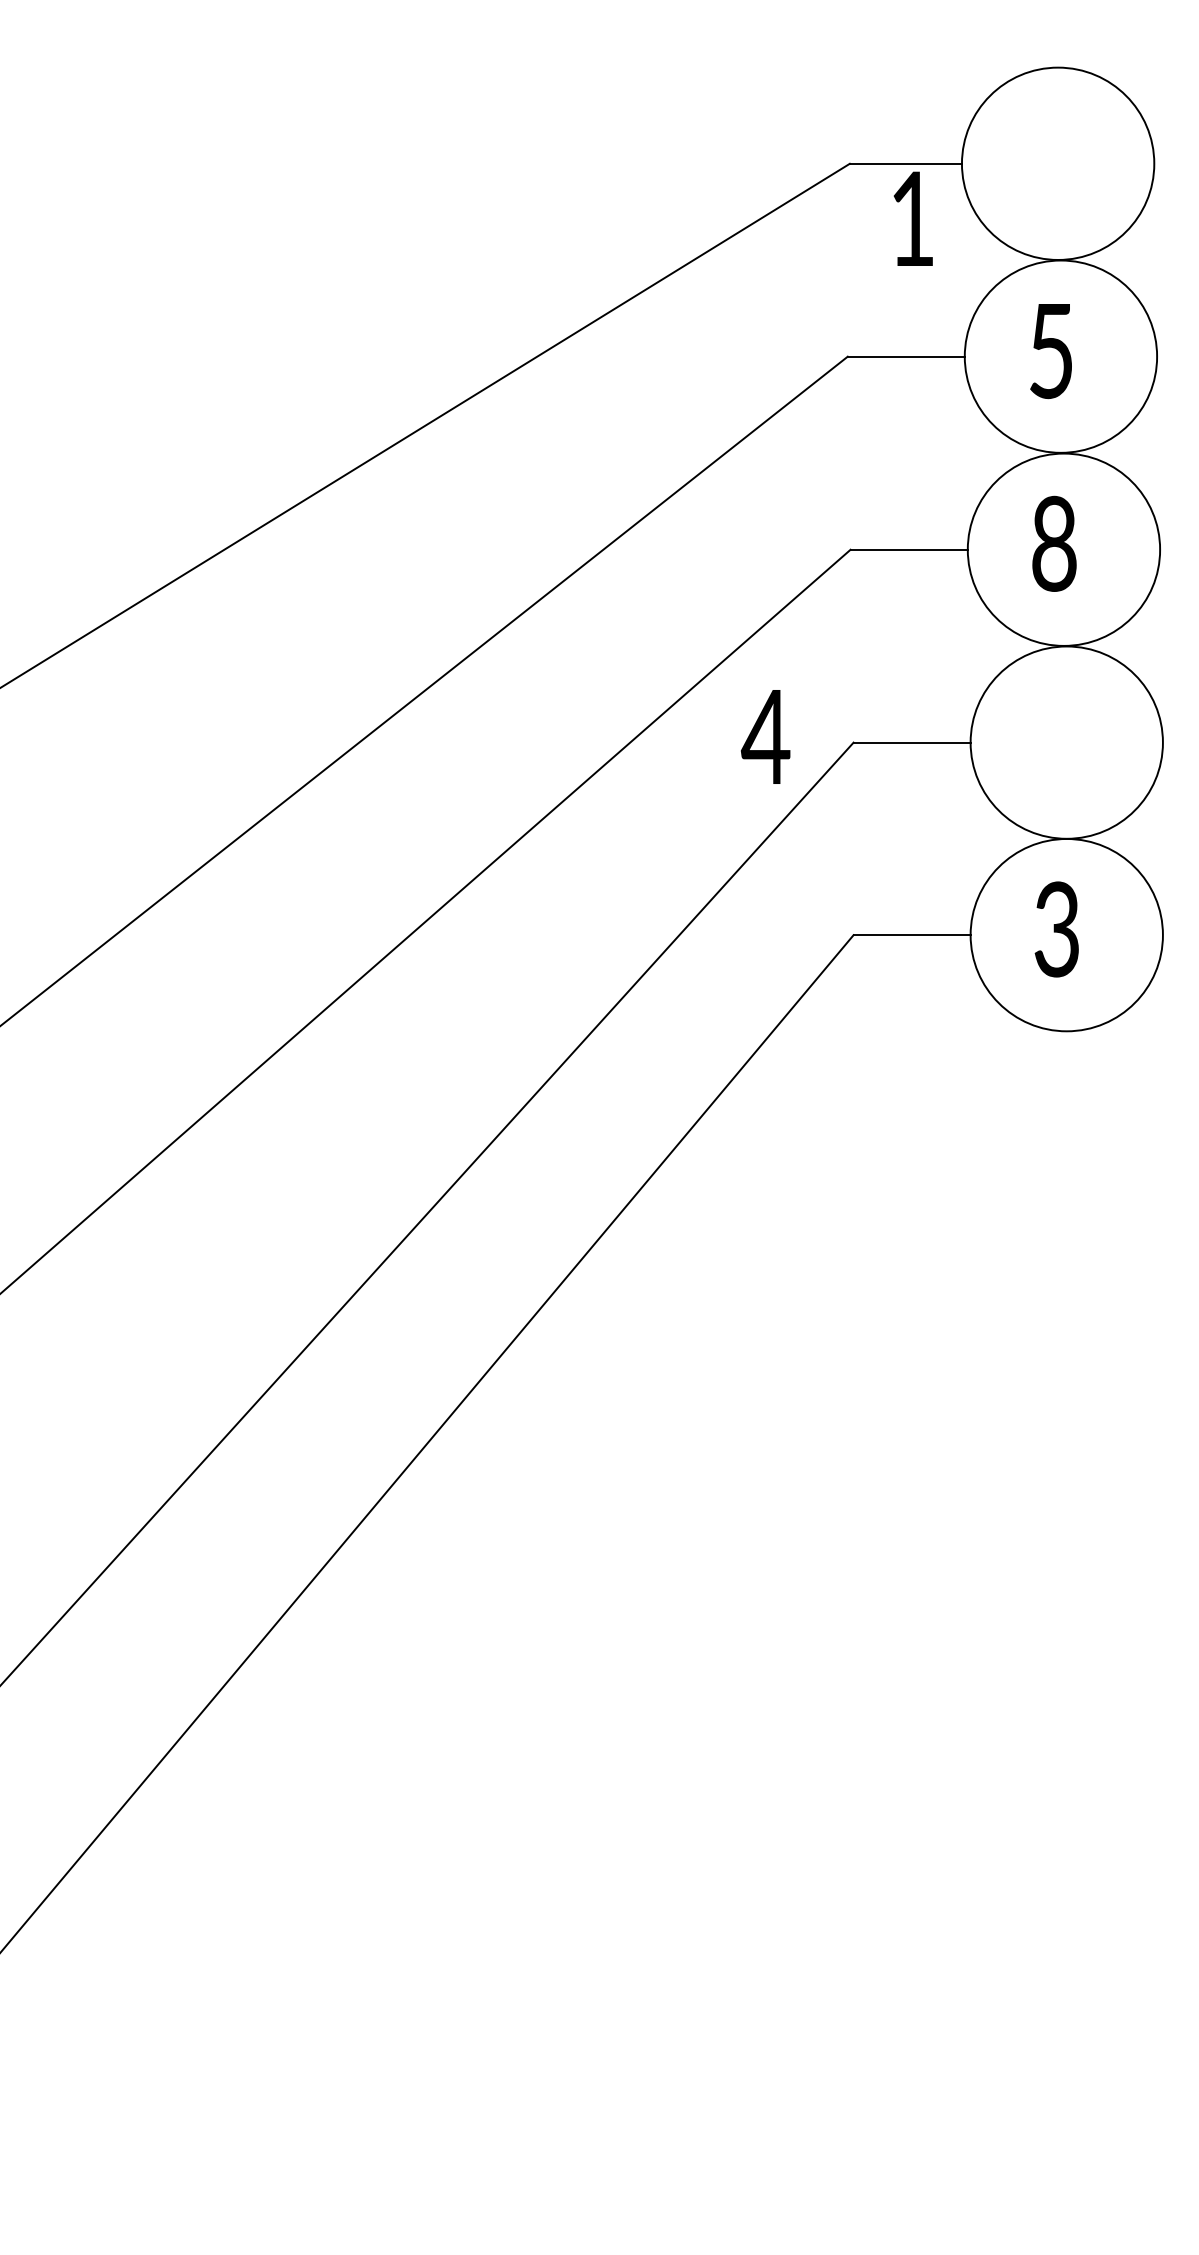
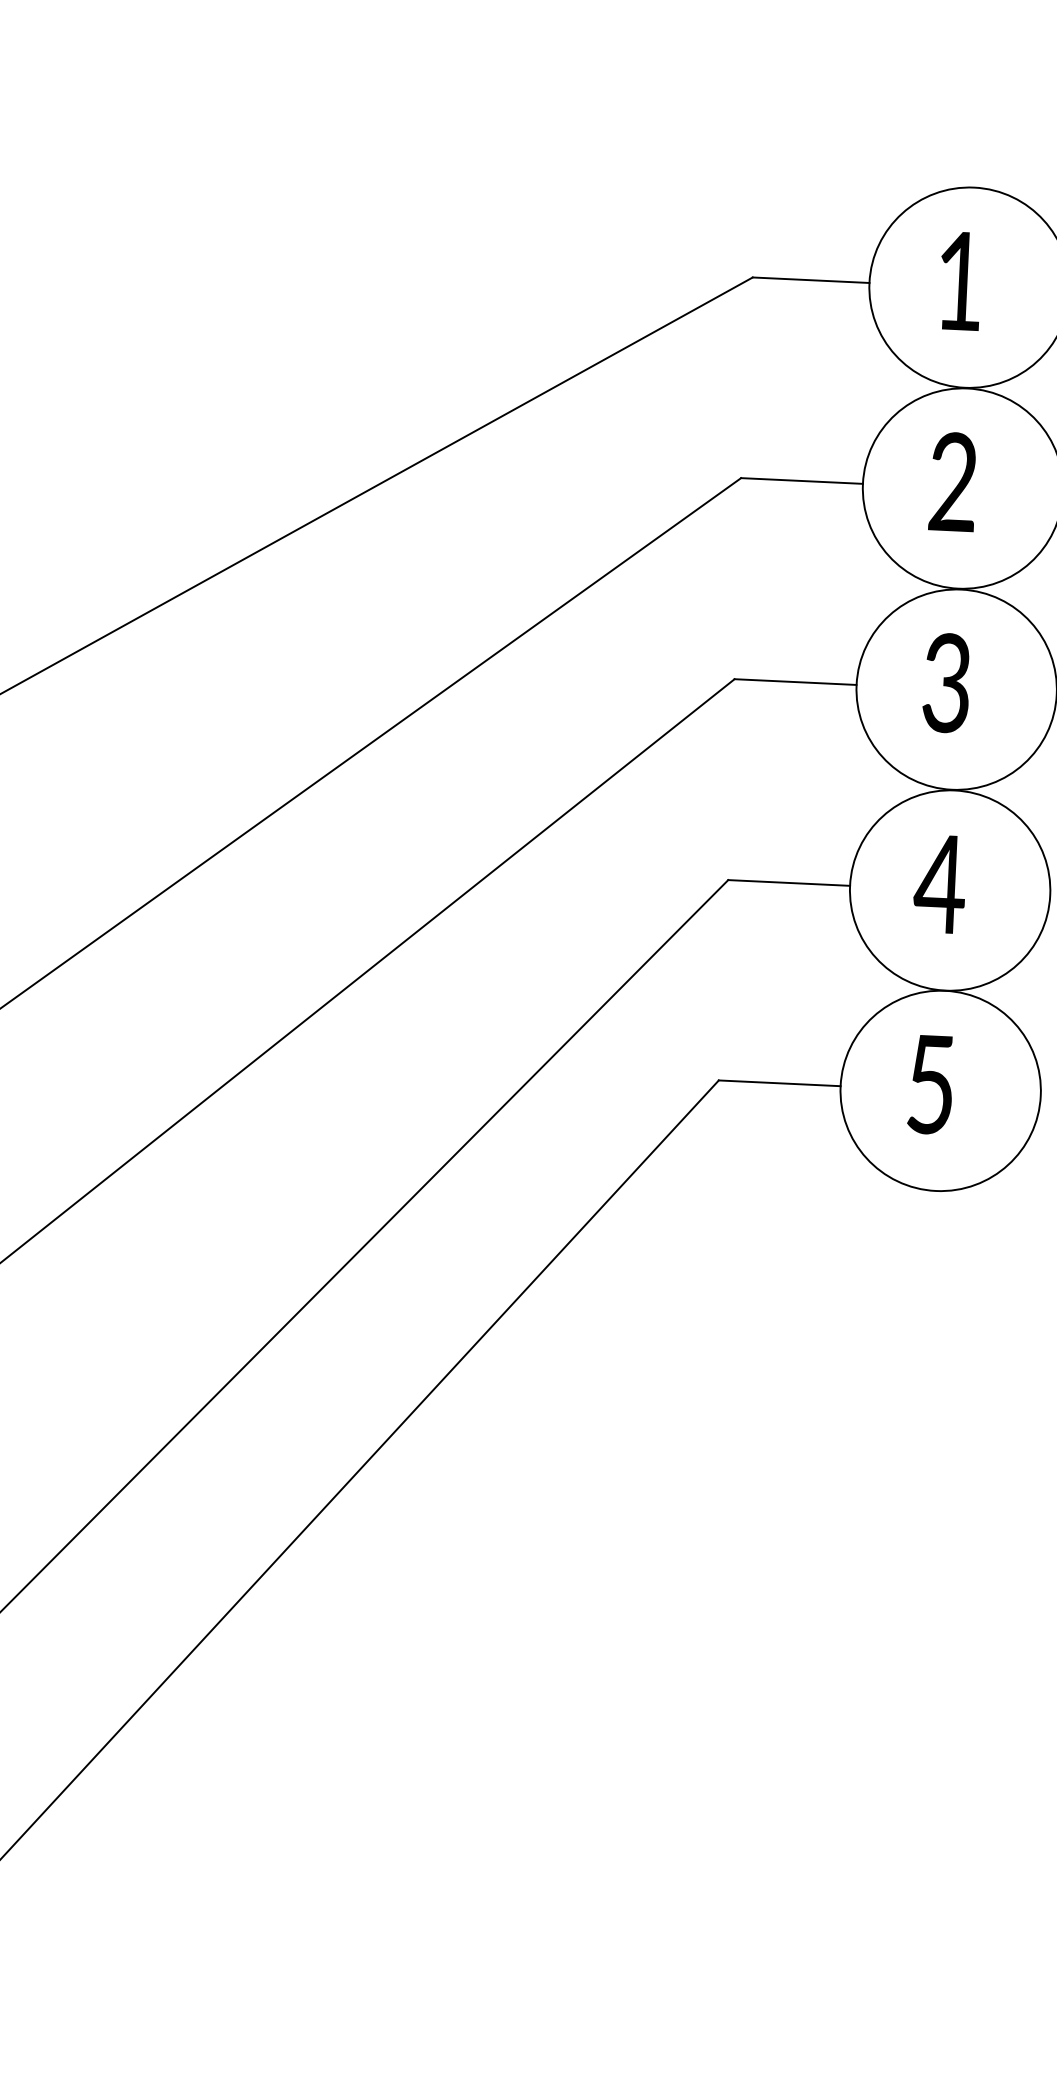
text: (912, 218) -> (959, 280), moved
text: (1051, 351) -> (953, 482), 5 -> 2
text: (1054, 543) -> (947, 682), 8 -> 3
text: (765, 736) -> (939, 883), moved
text: (1056, 929) -> (930, 1084), 3 -> 5

